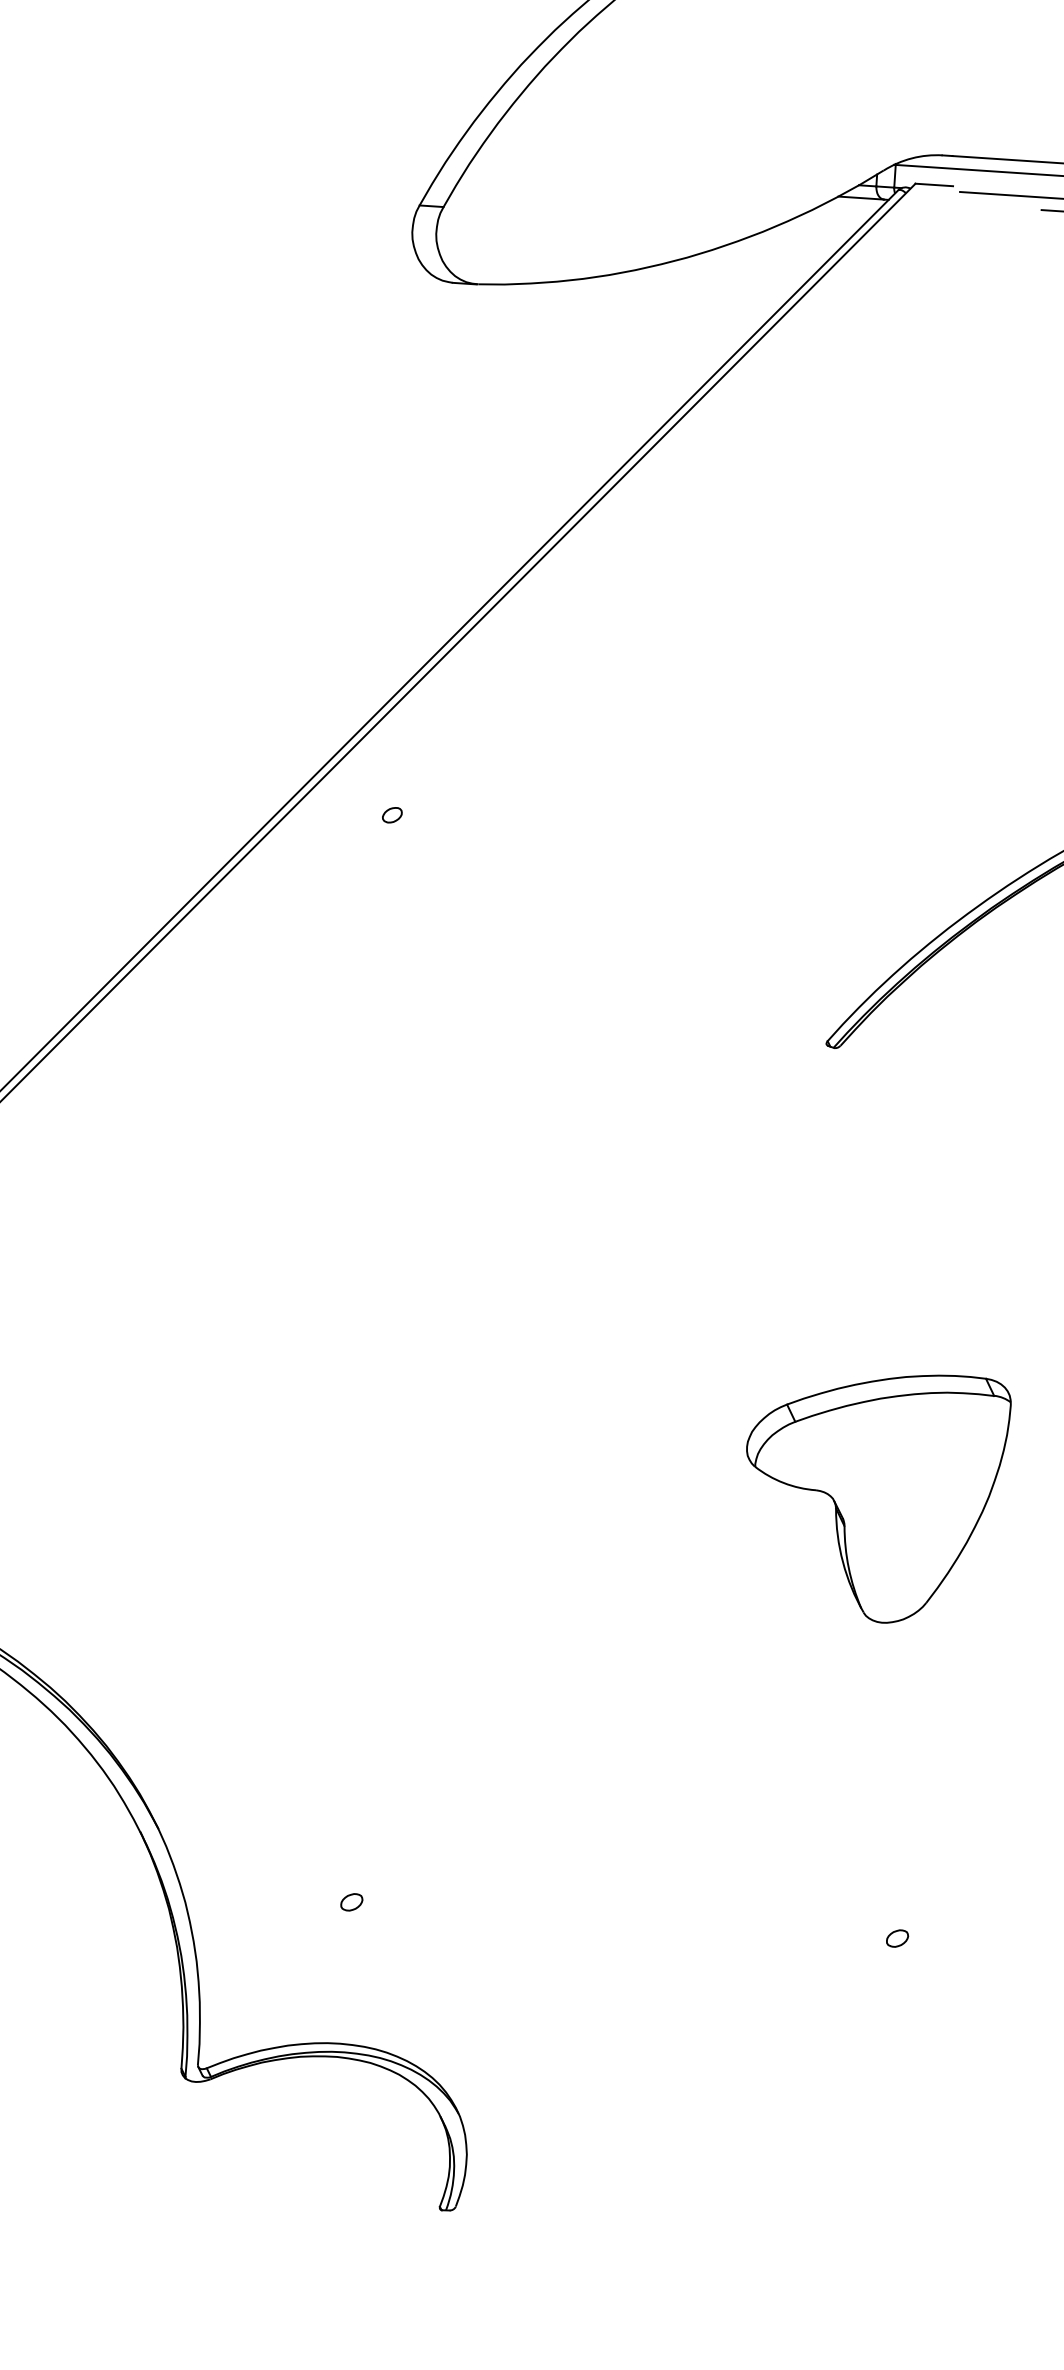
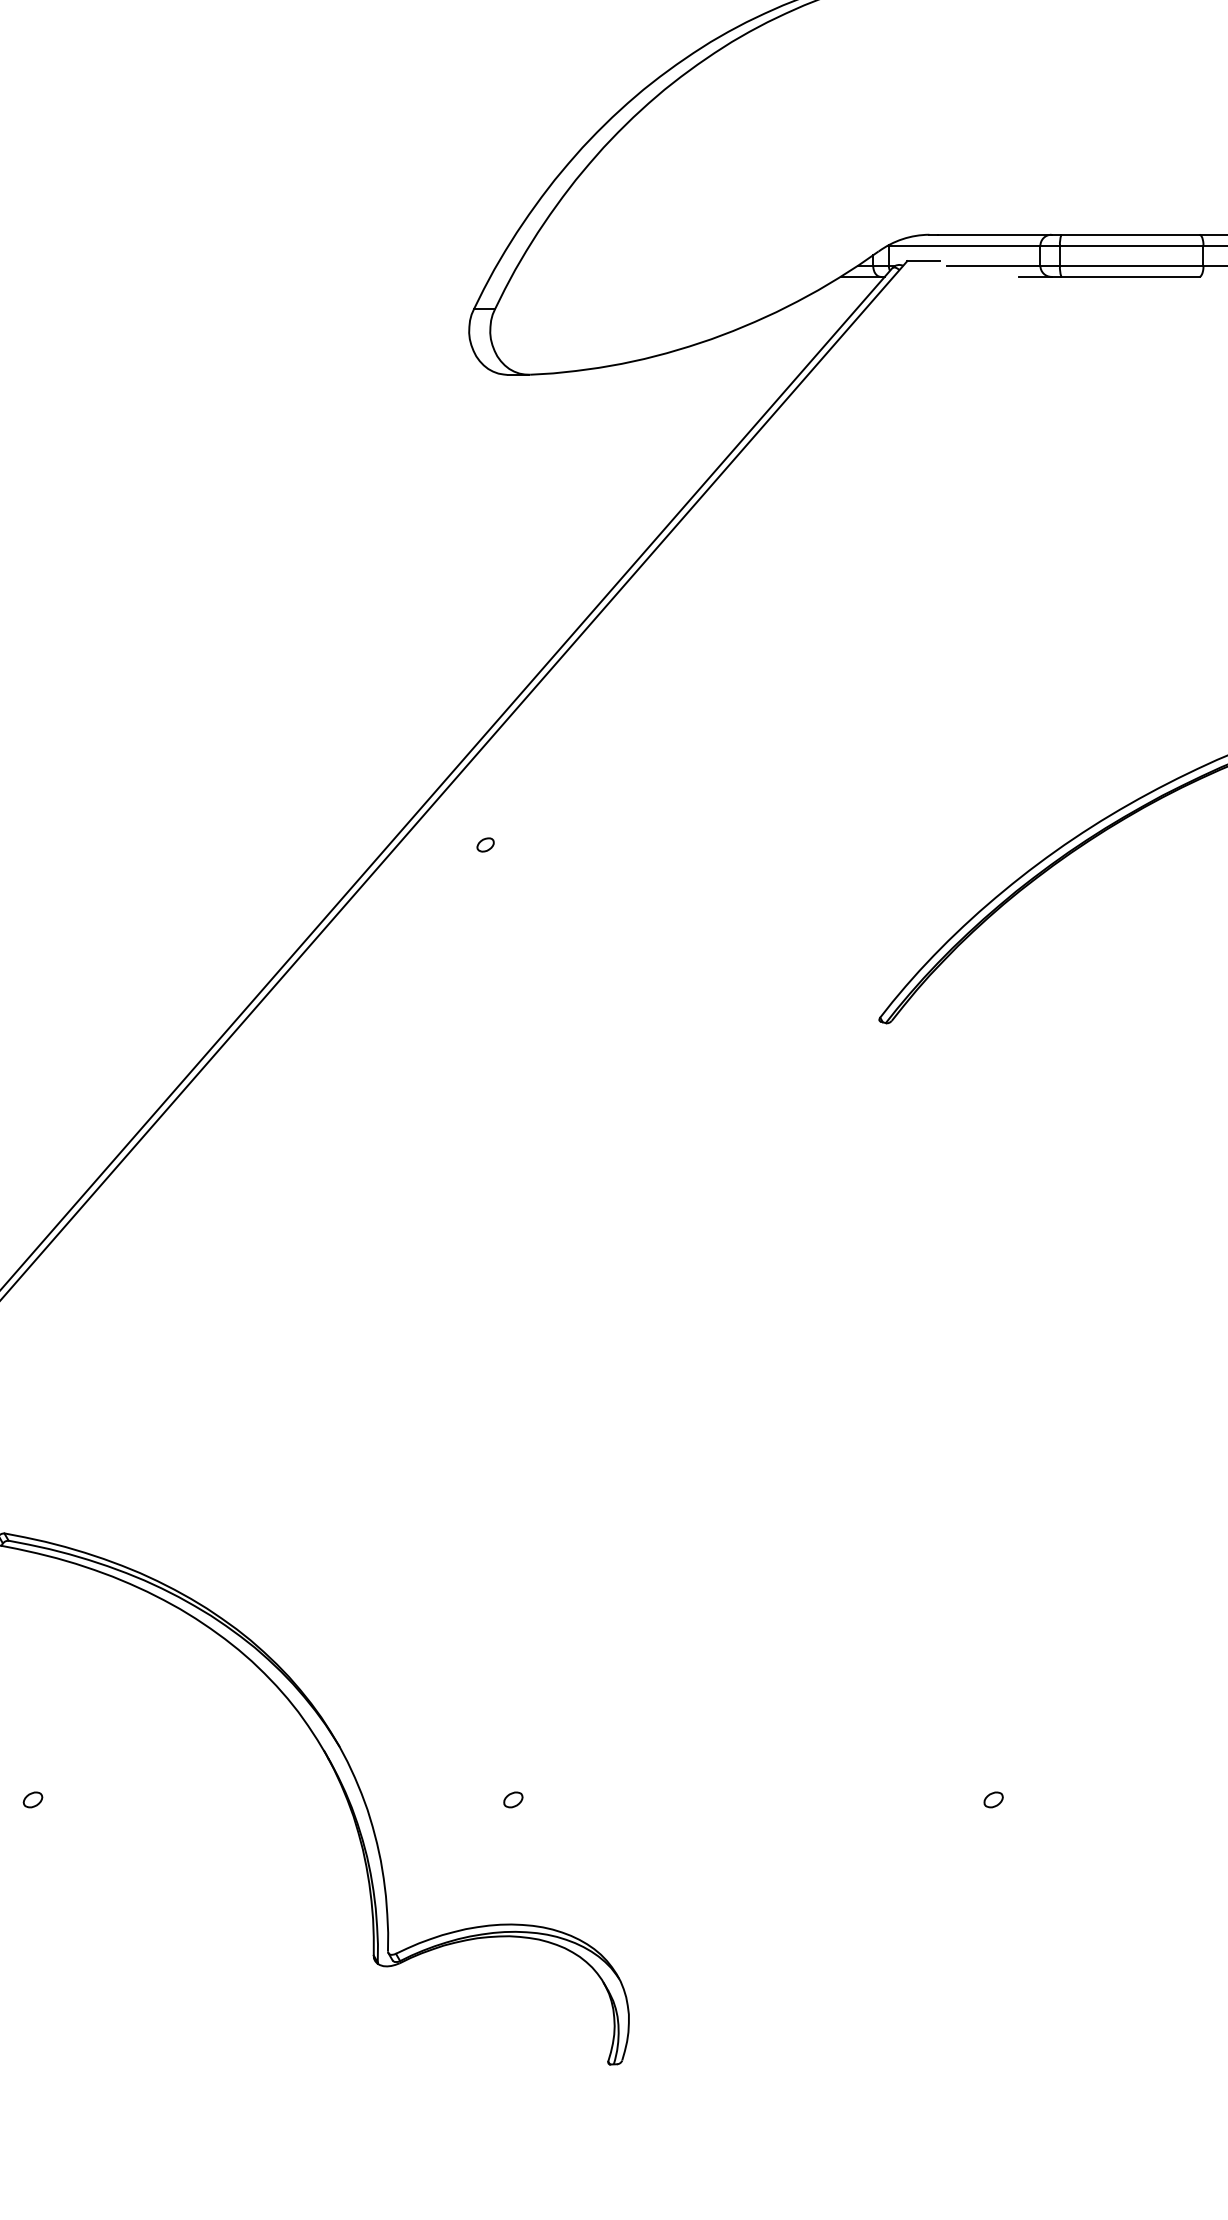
part: (874, 1496) -> (947, 1413), removed

